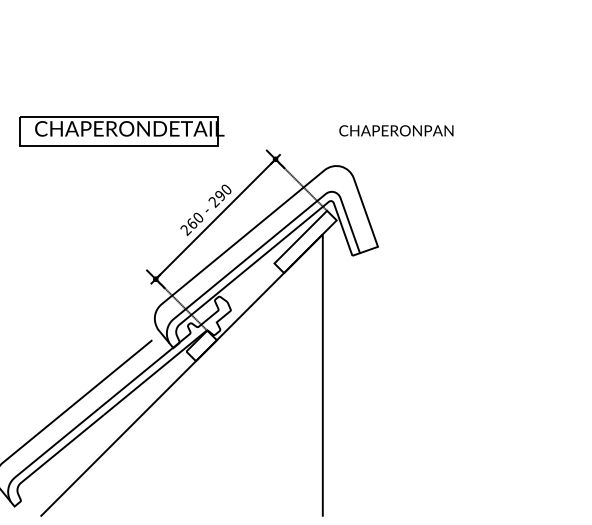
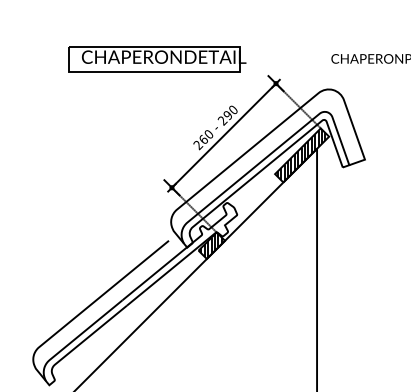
part: (121, 131) -> (156, 59), moved
hatch: (306, 241) -> (302, 155), added
hatch: (201, 345) -> (211, 245), added

